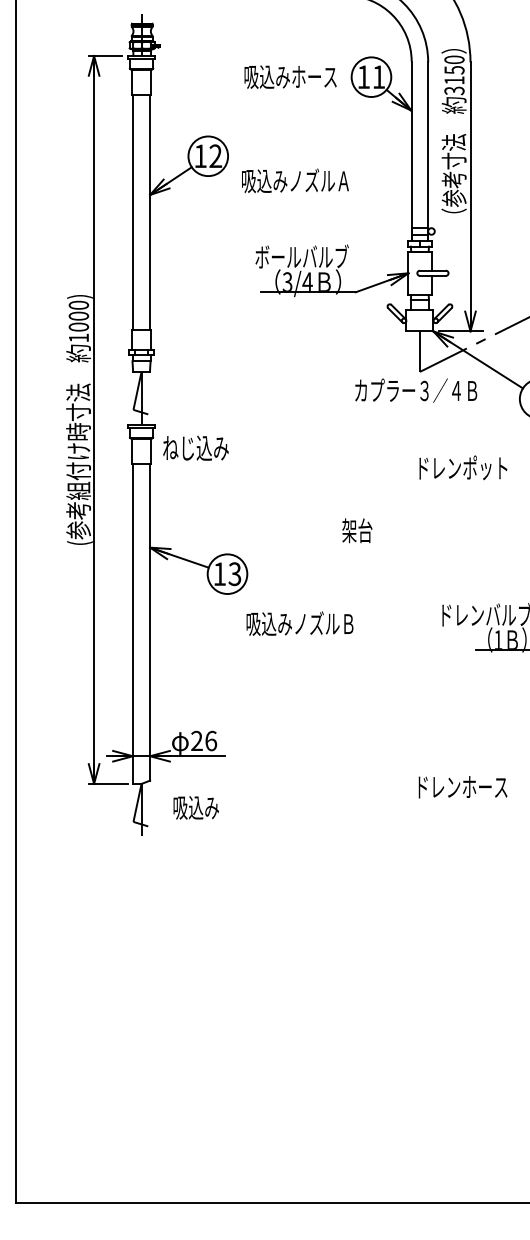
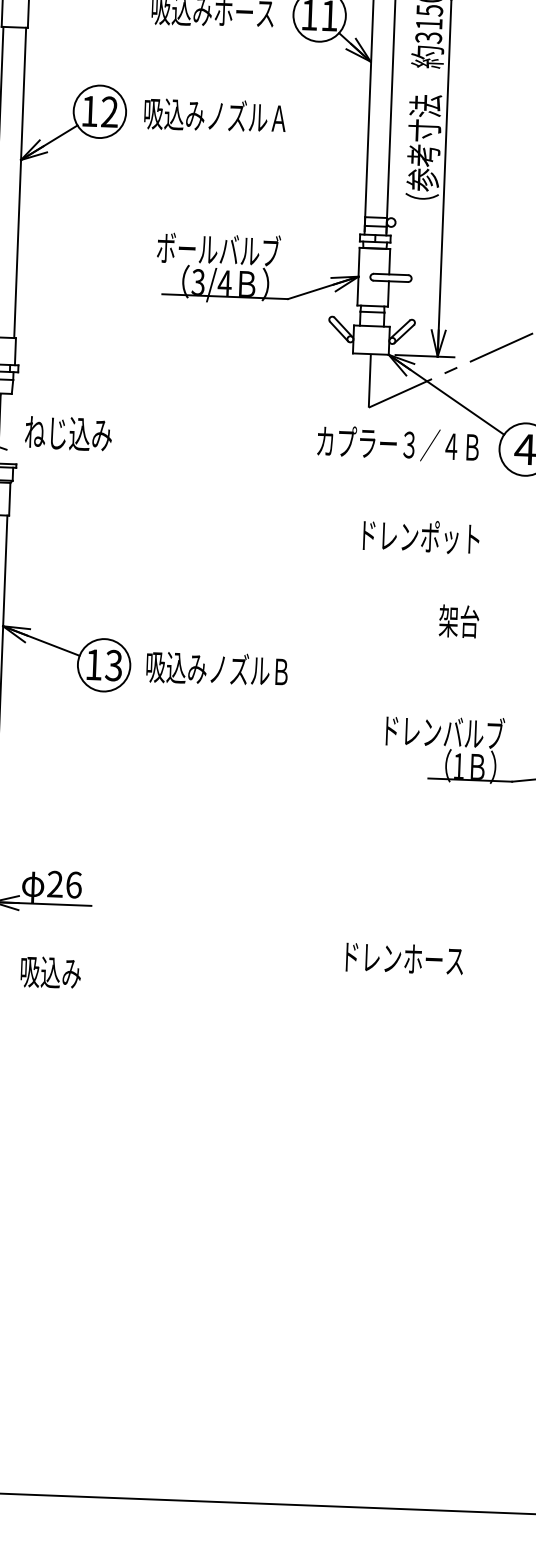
text: (295, 180) -> (215, 115), moved
text: (416, 390) -> (398, 443), moved
text: (195, 447) -> (68, 432), moved
text: (357, 530) -> (459, 621), moved
text: (299, 623) -> (216, 668), moved

